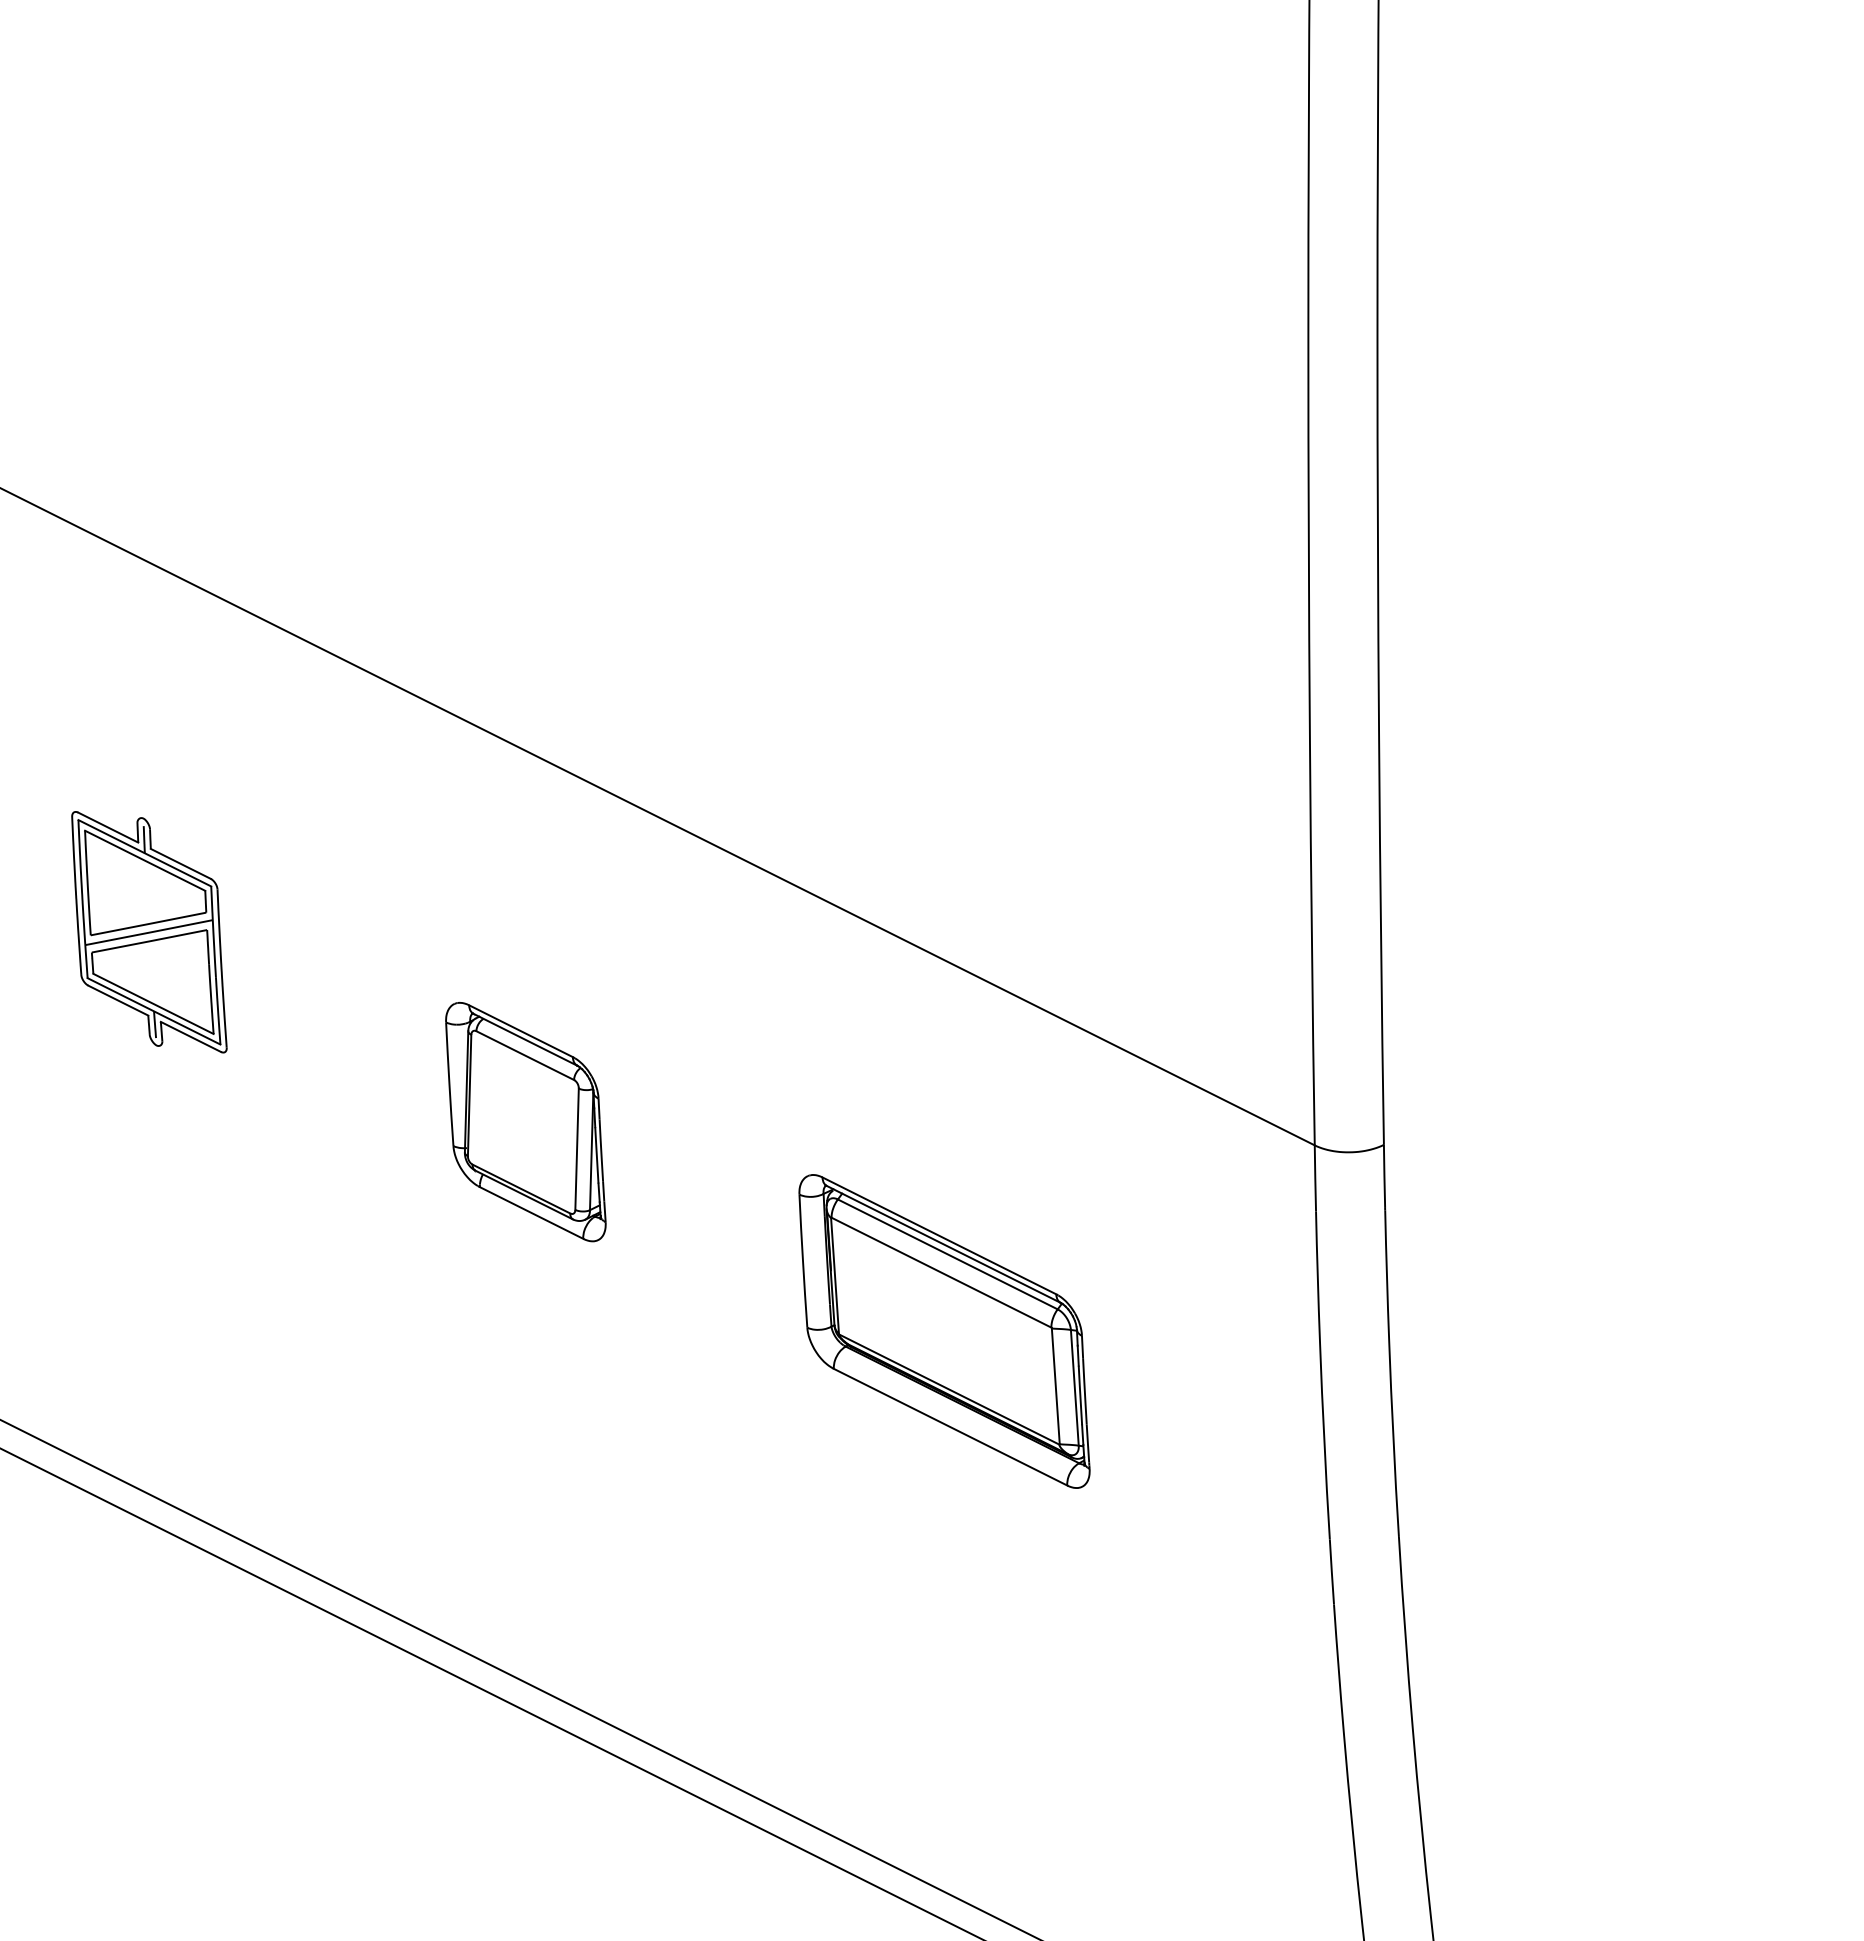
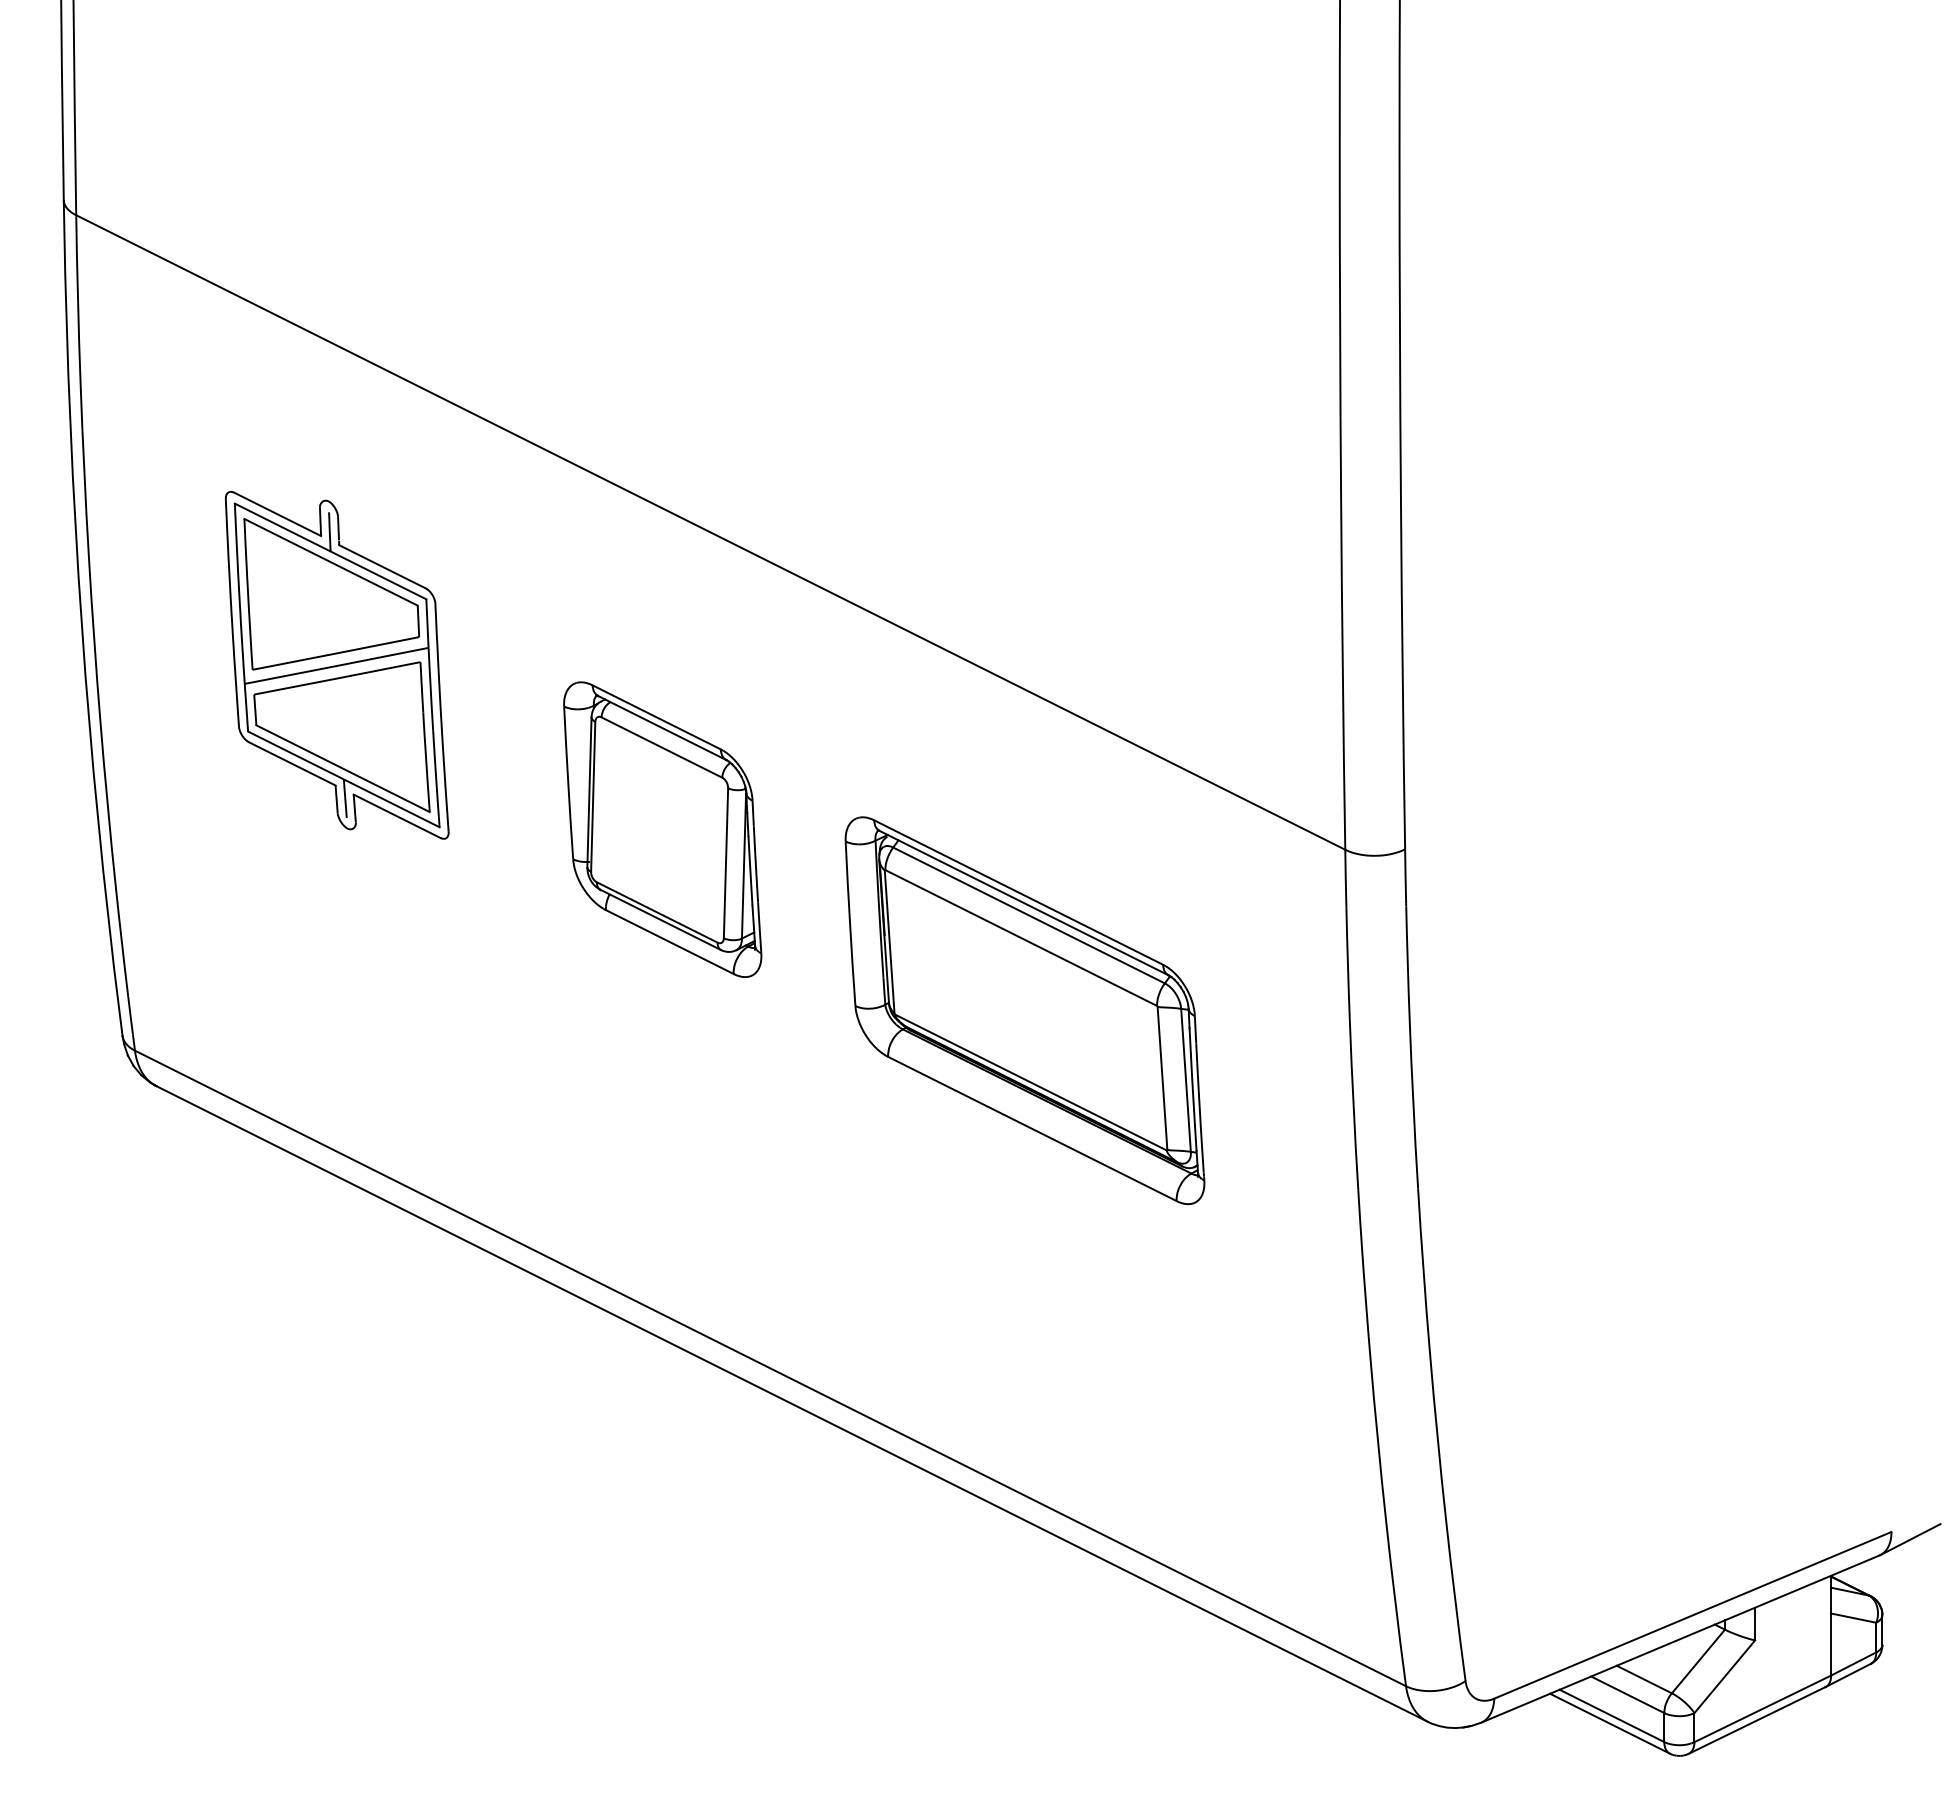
part: (148, 932) -> (336, 665), size x1.67
part: (525, 1121) -> (662, 829), size x1.43
part: (943, 1331) -> (1024, 1010), size x1.43

